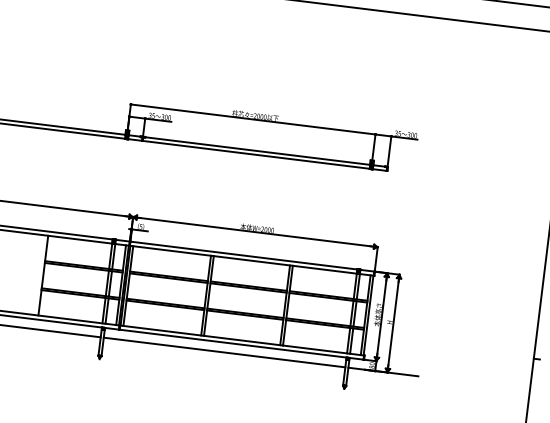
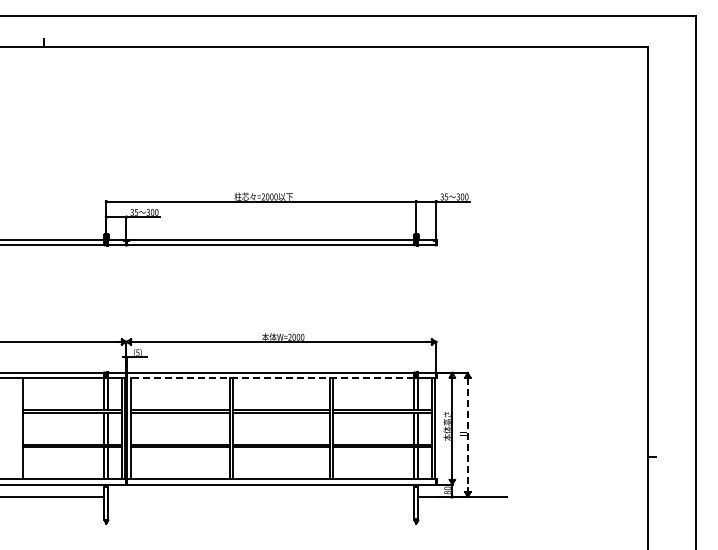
line: (243, 259) -> (270, 378), solid -> dashed
line: (393, 323) -> (467, 434), solid -> dashed
line: (224, 352) -> (261, 496), removed

